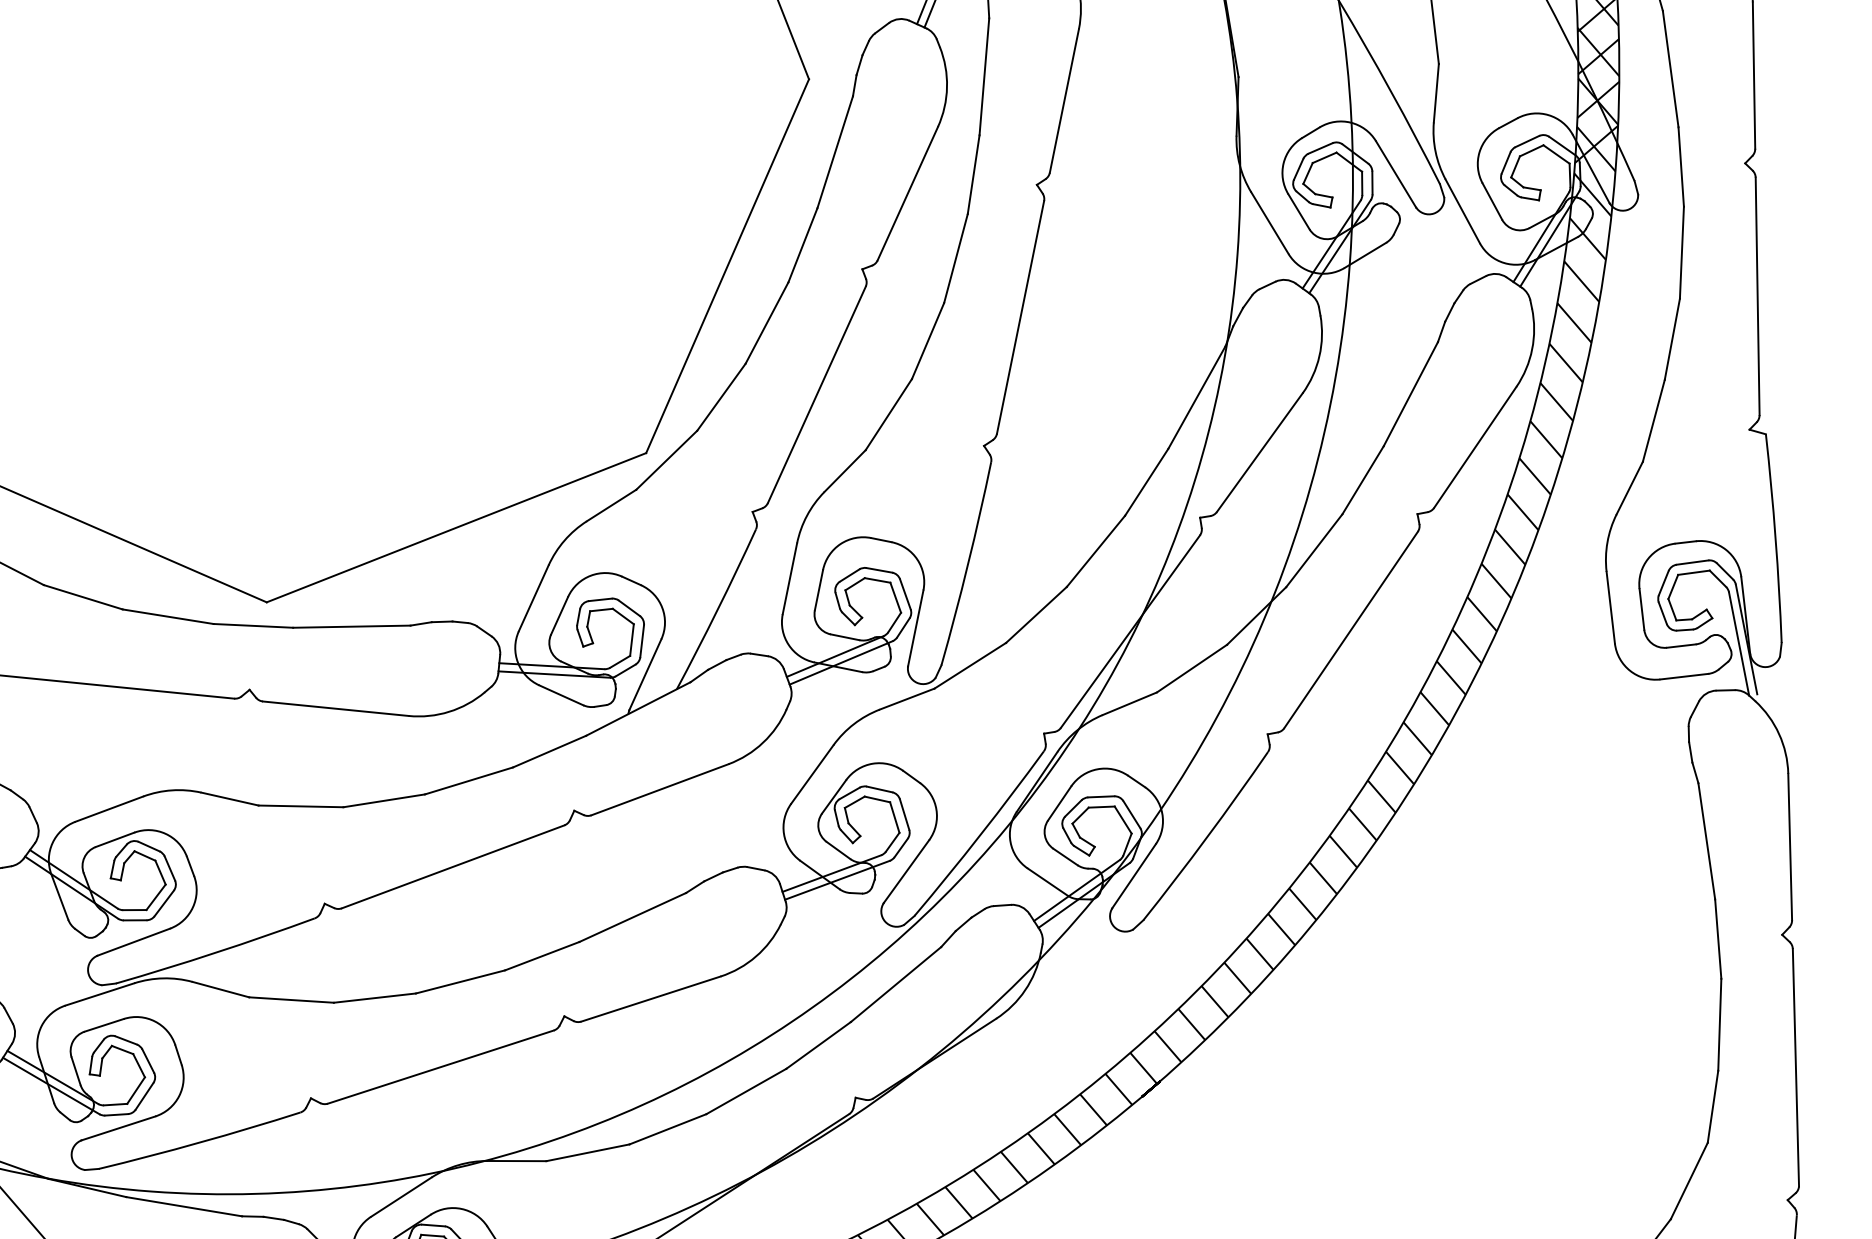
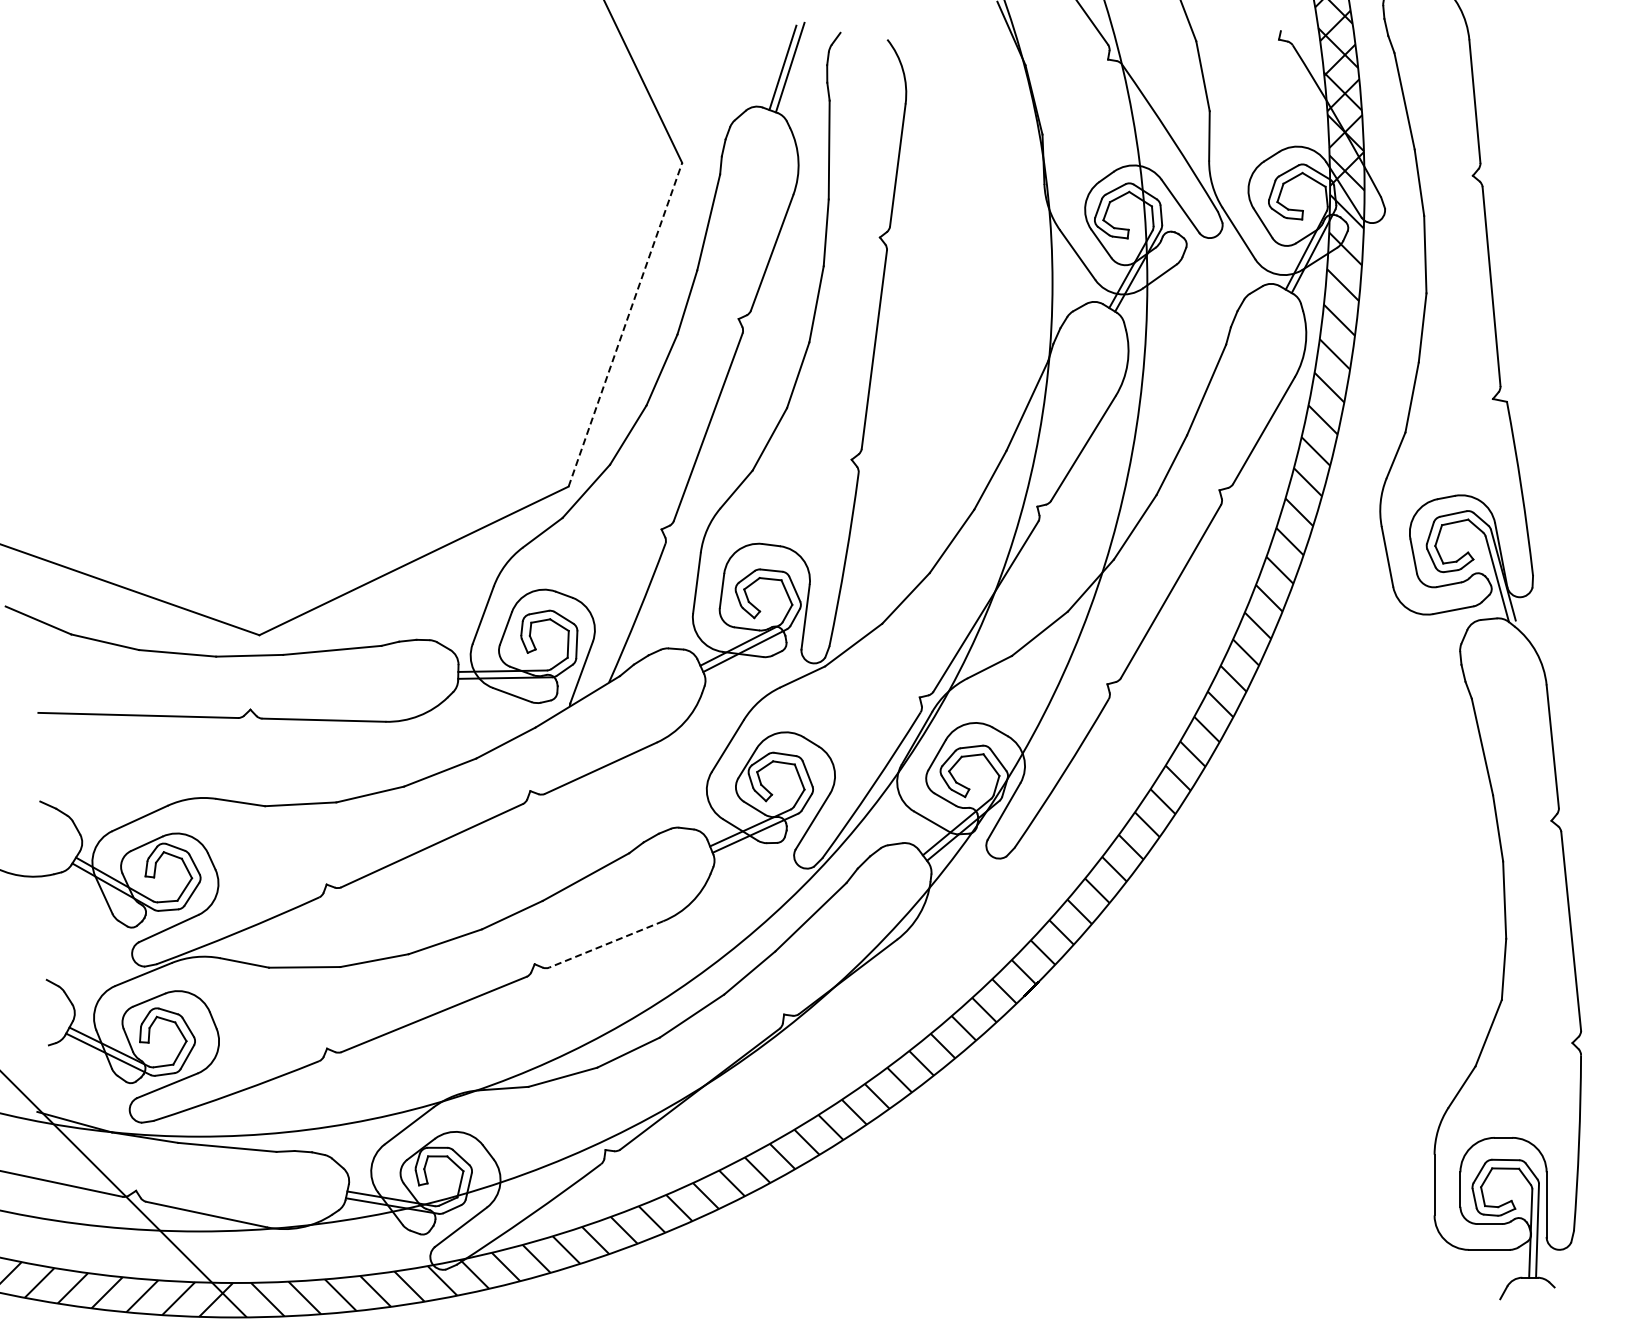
line: (727, 265) -> (625, 324), solid -> dashed
line: (651, 999) -> (606, 944), solid -> dashed

